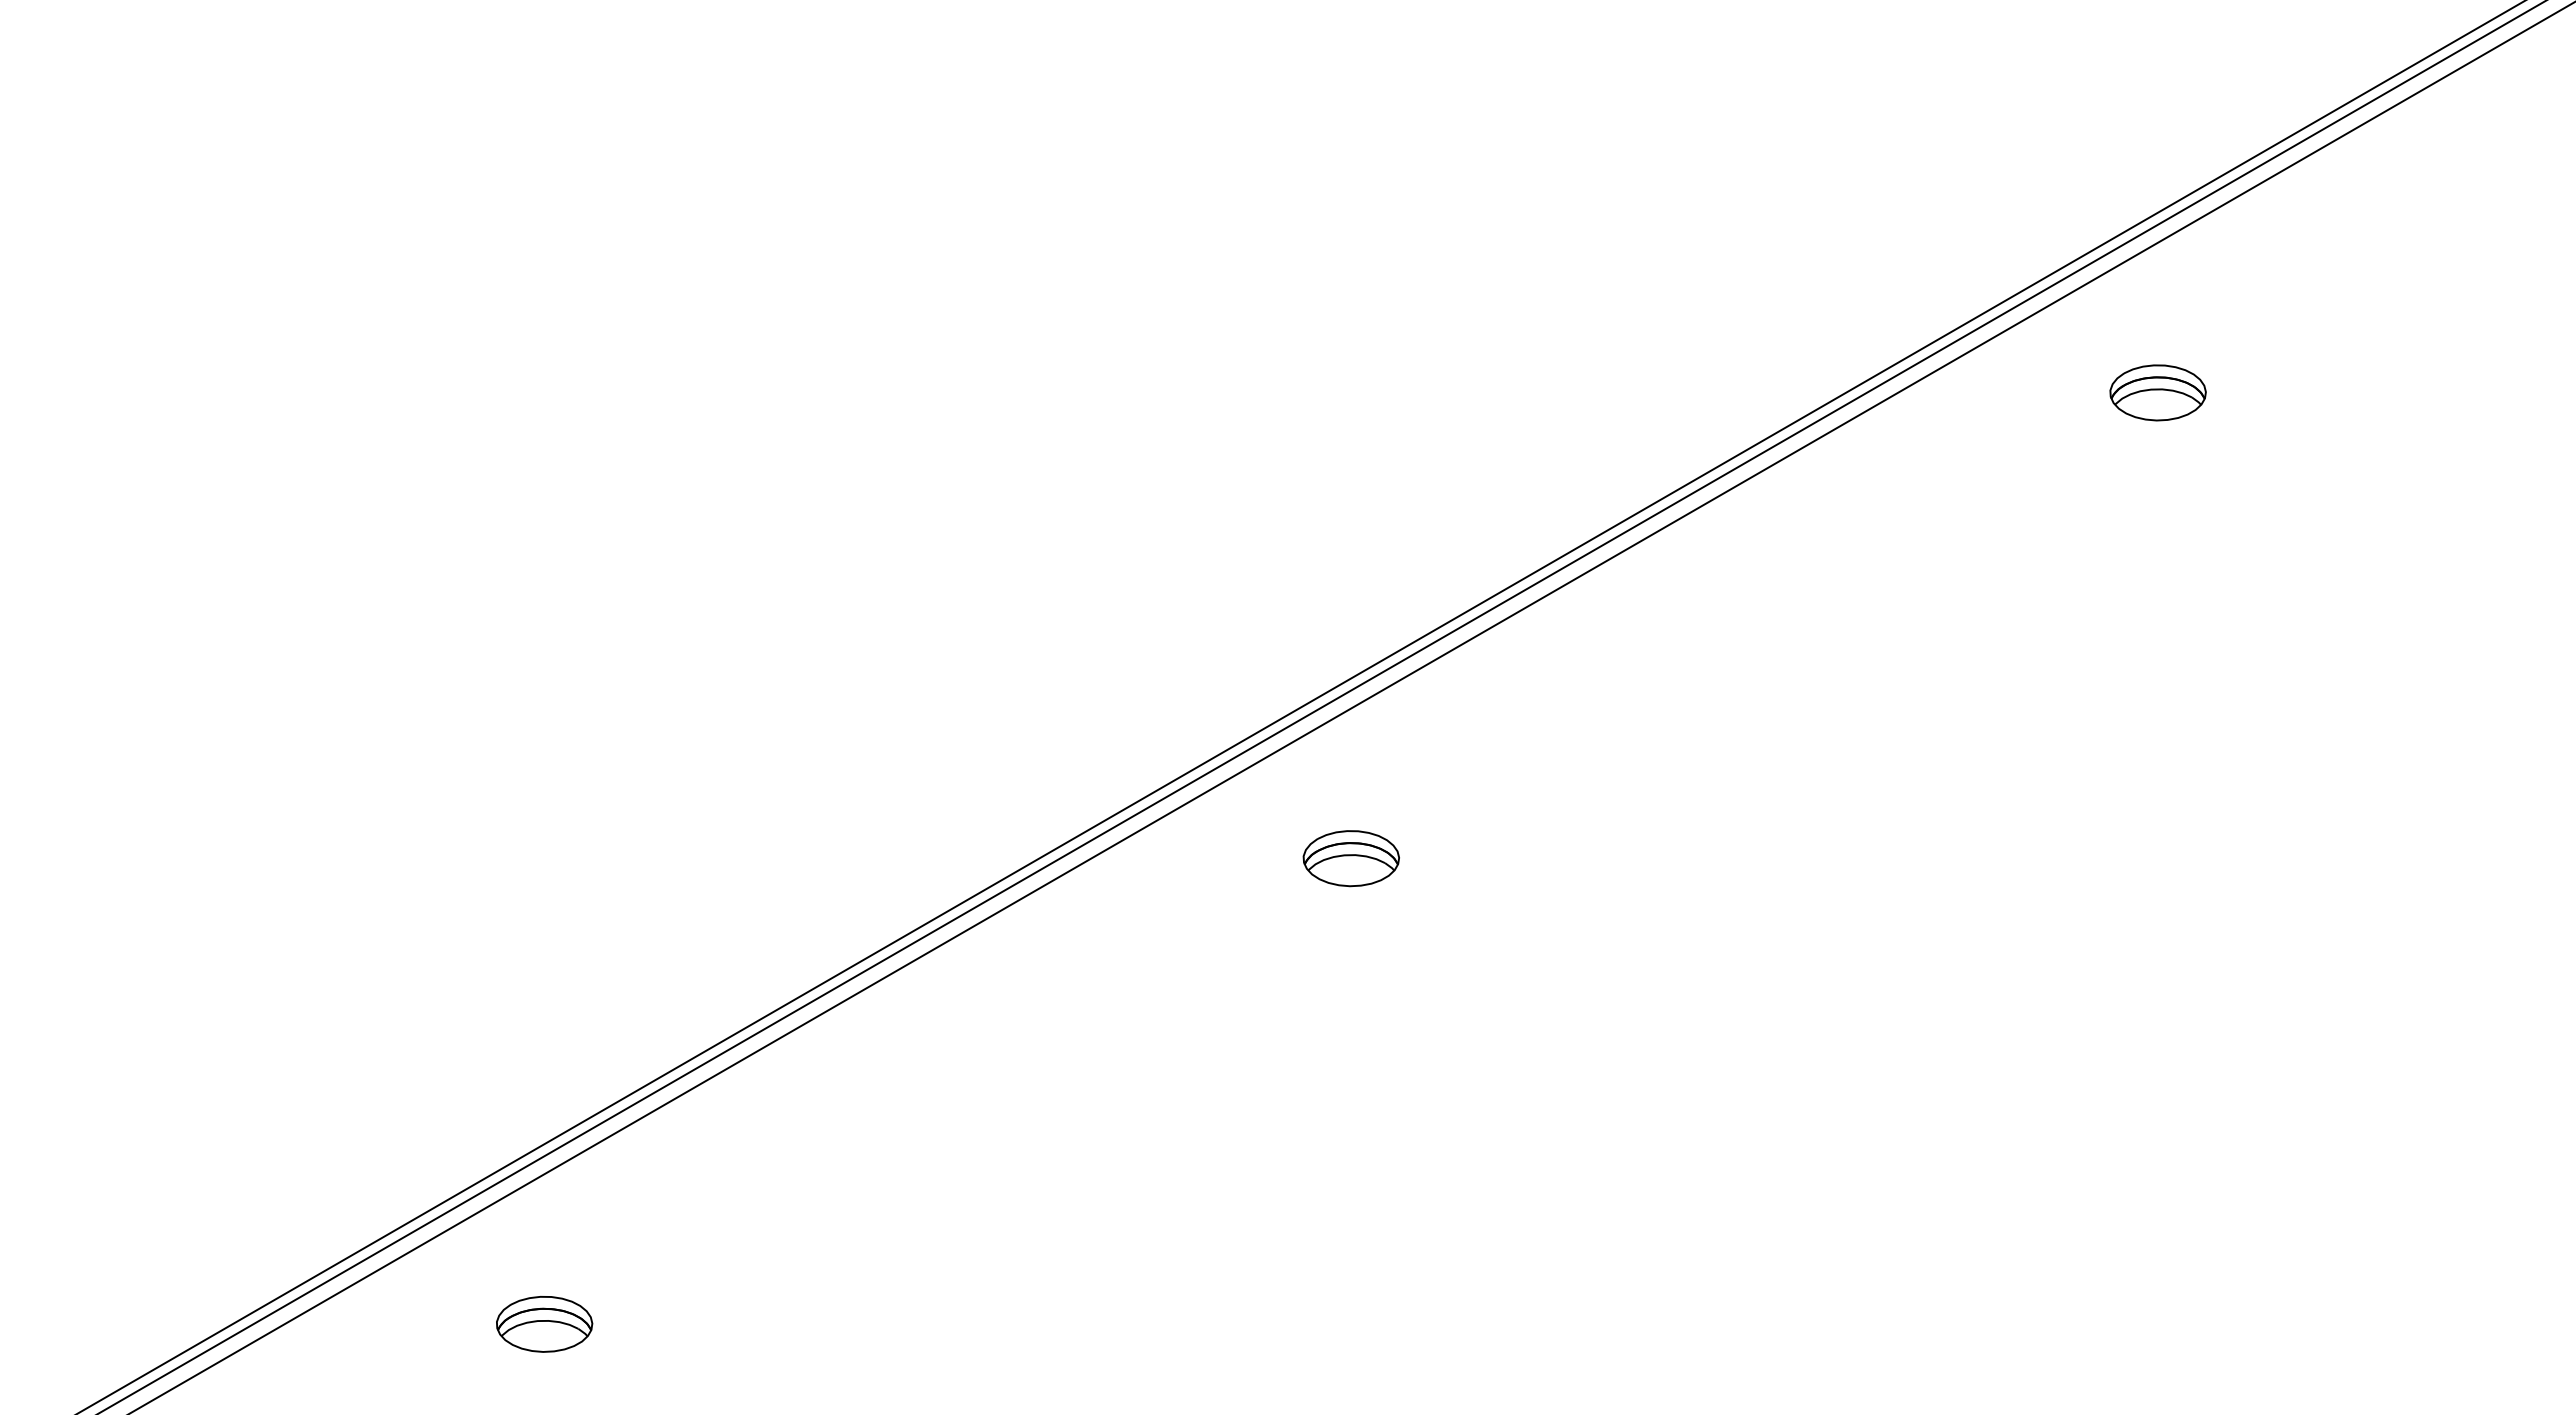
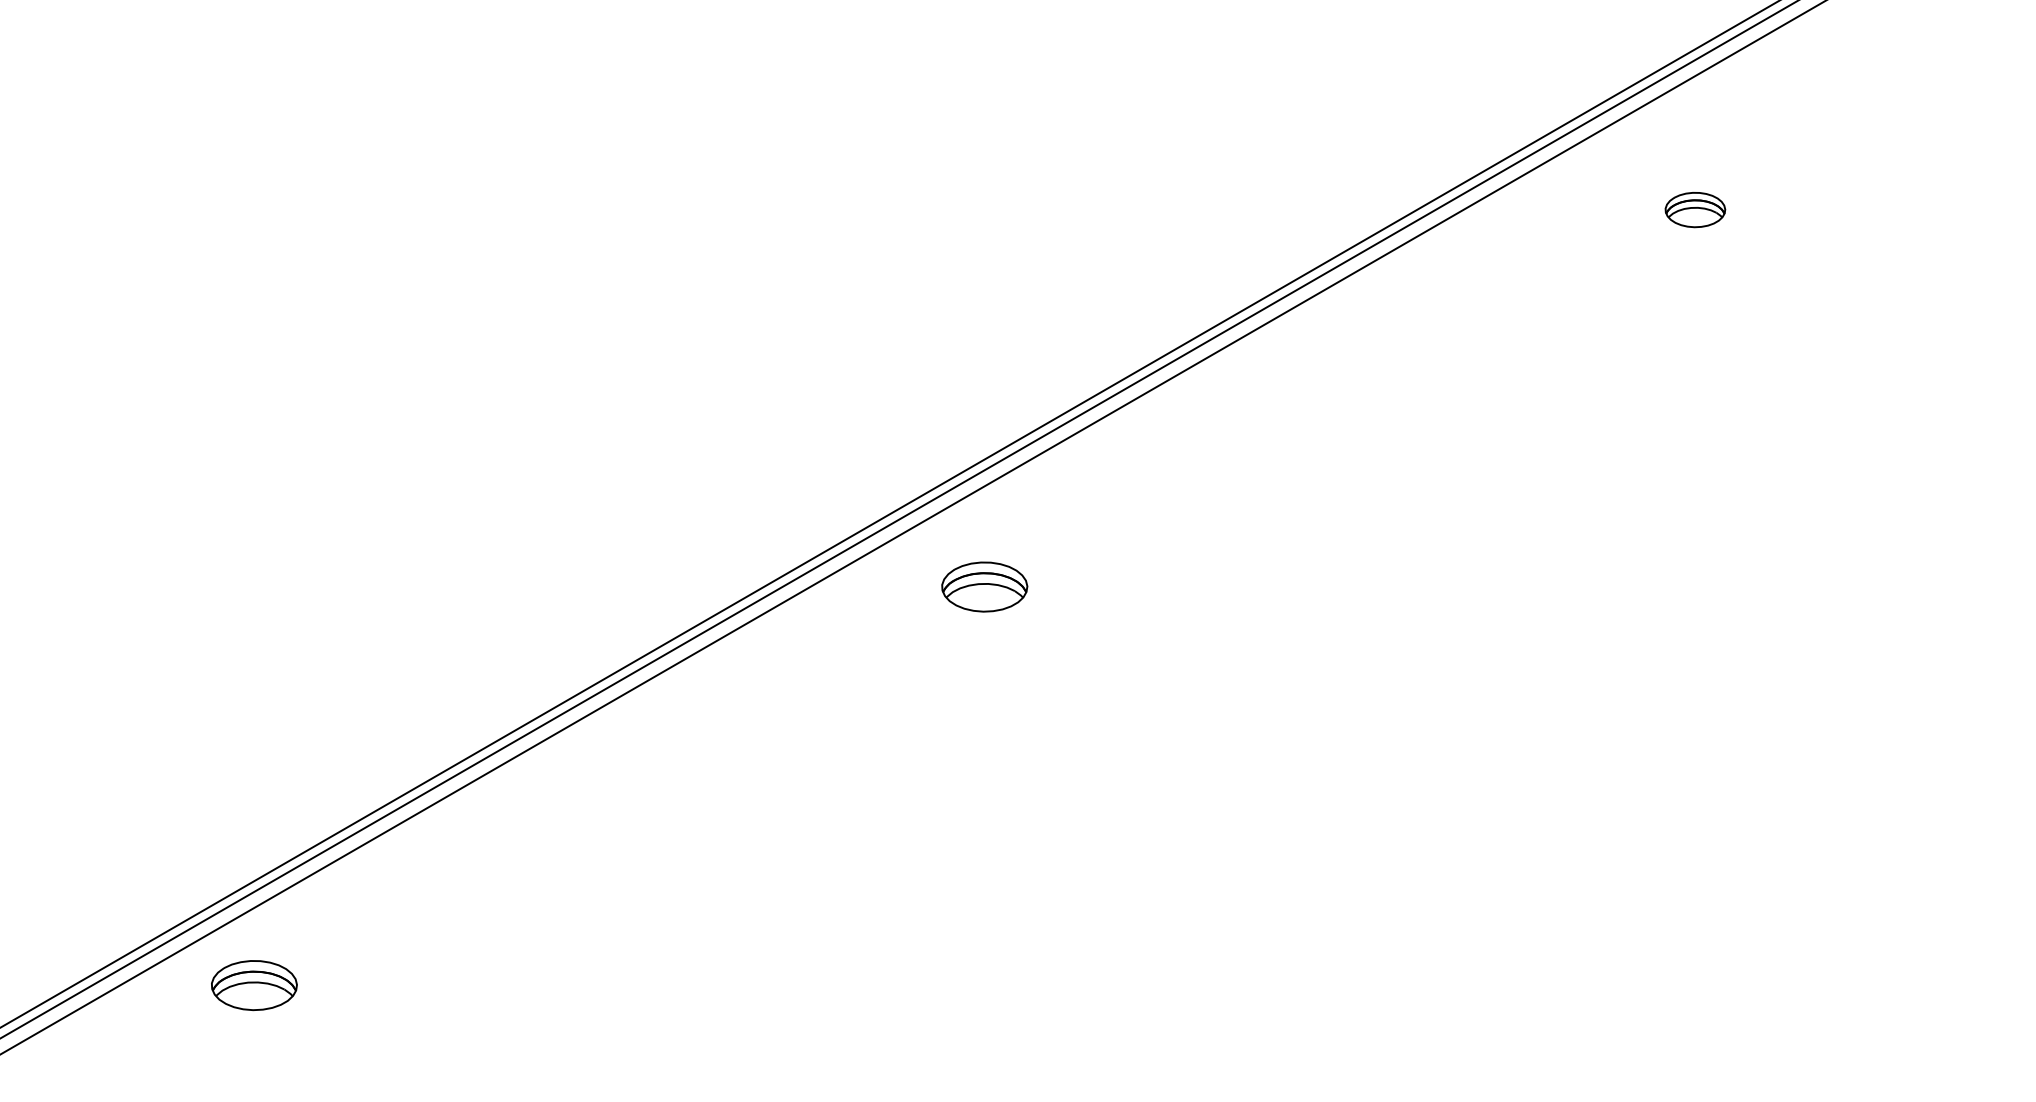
part: (2157, 392) -> (1694, 209), size x0.7
part: (1350, 858) -> (983, 586), moved
part: (544, 1324) -> (254, 985), moved

